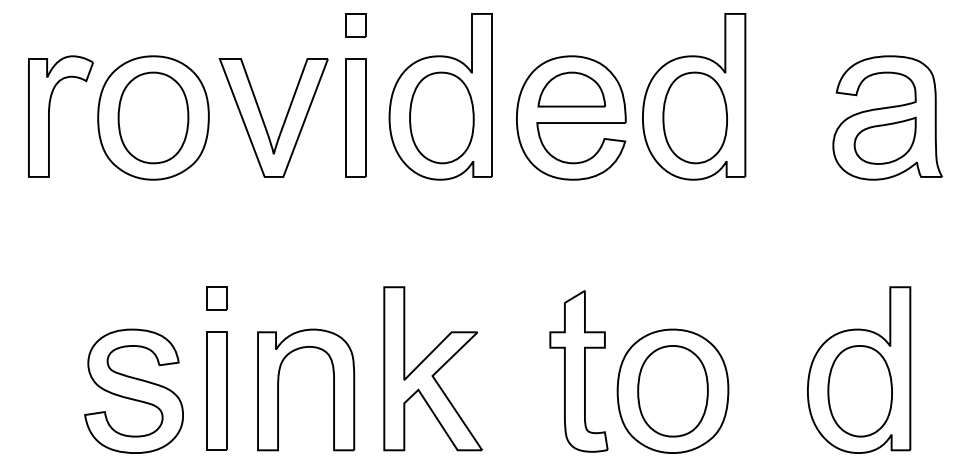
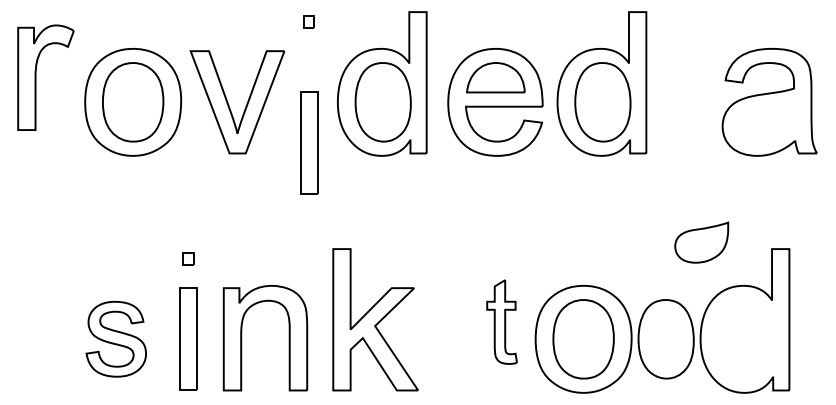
part: (355, 25) -> (308, 22), size x0.6
part: (49, 116) -> (36, 77), moved
part: (355, 117) -> (309, 142), moved
part: (884, 140) -> (701, 242), moved
part: (216, 298) -> (187, 258), size x0.6
part: (578, 371) -> (501, 322), size x0.6
part: (133, 390) -> (115, 338), size x0.7
part: (859, 391) -> (665, 339), moved

